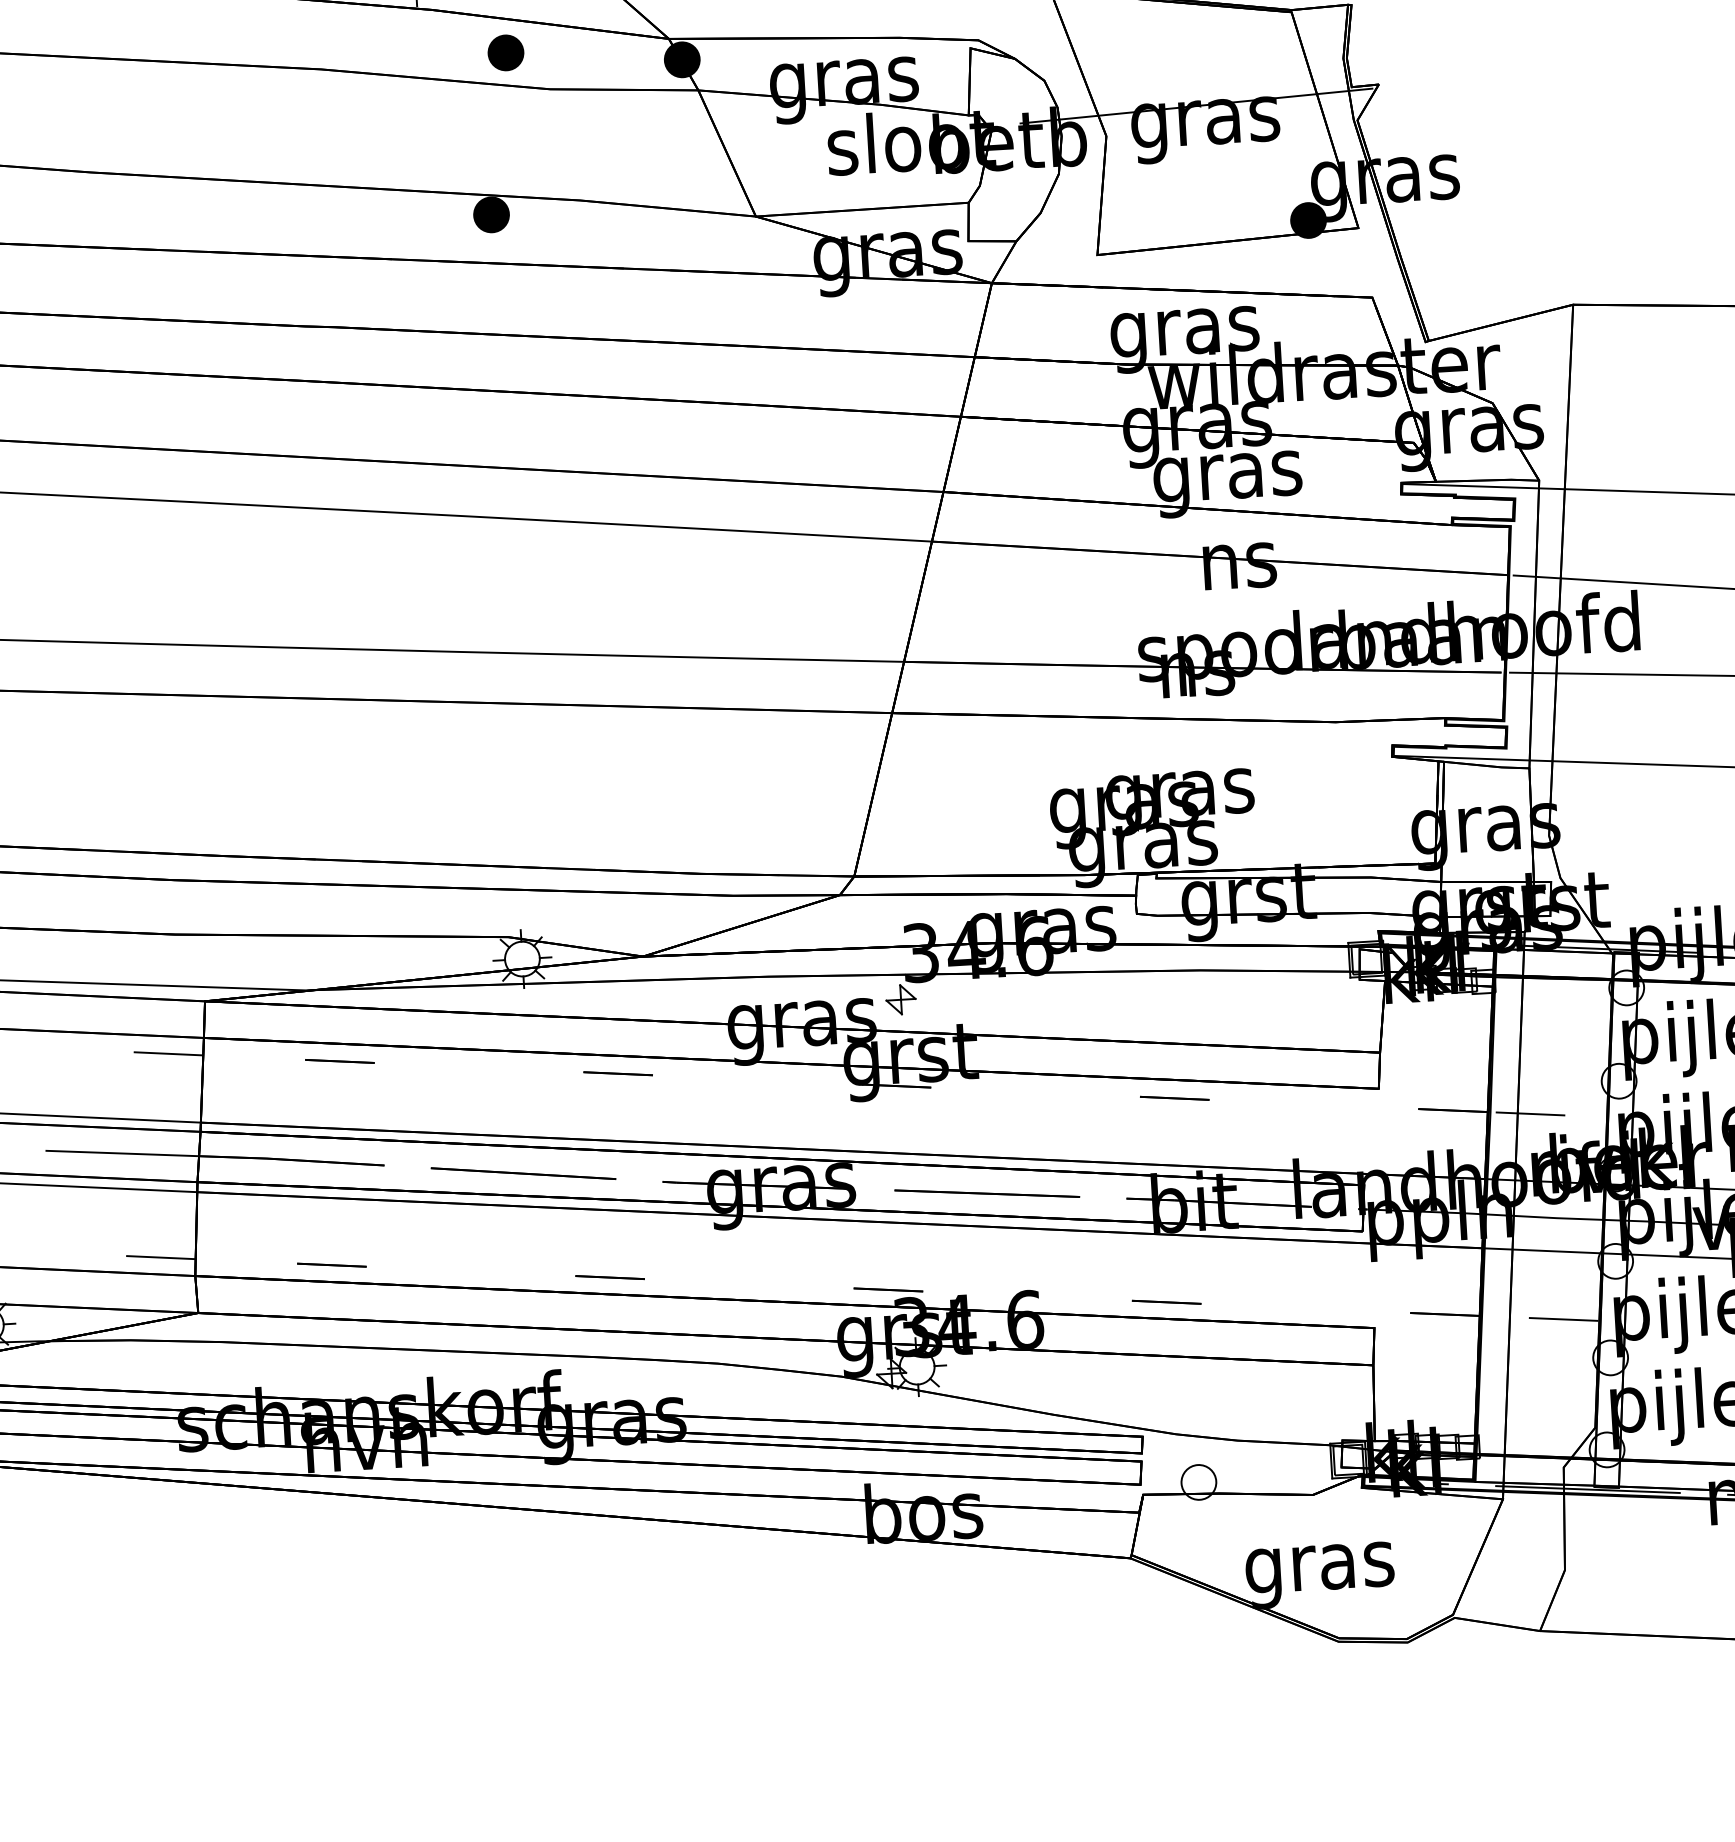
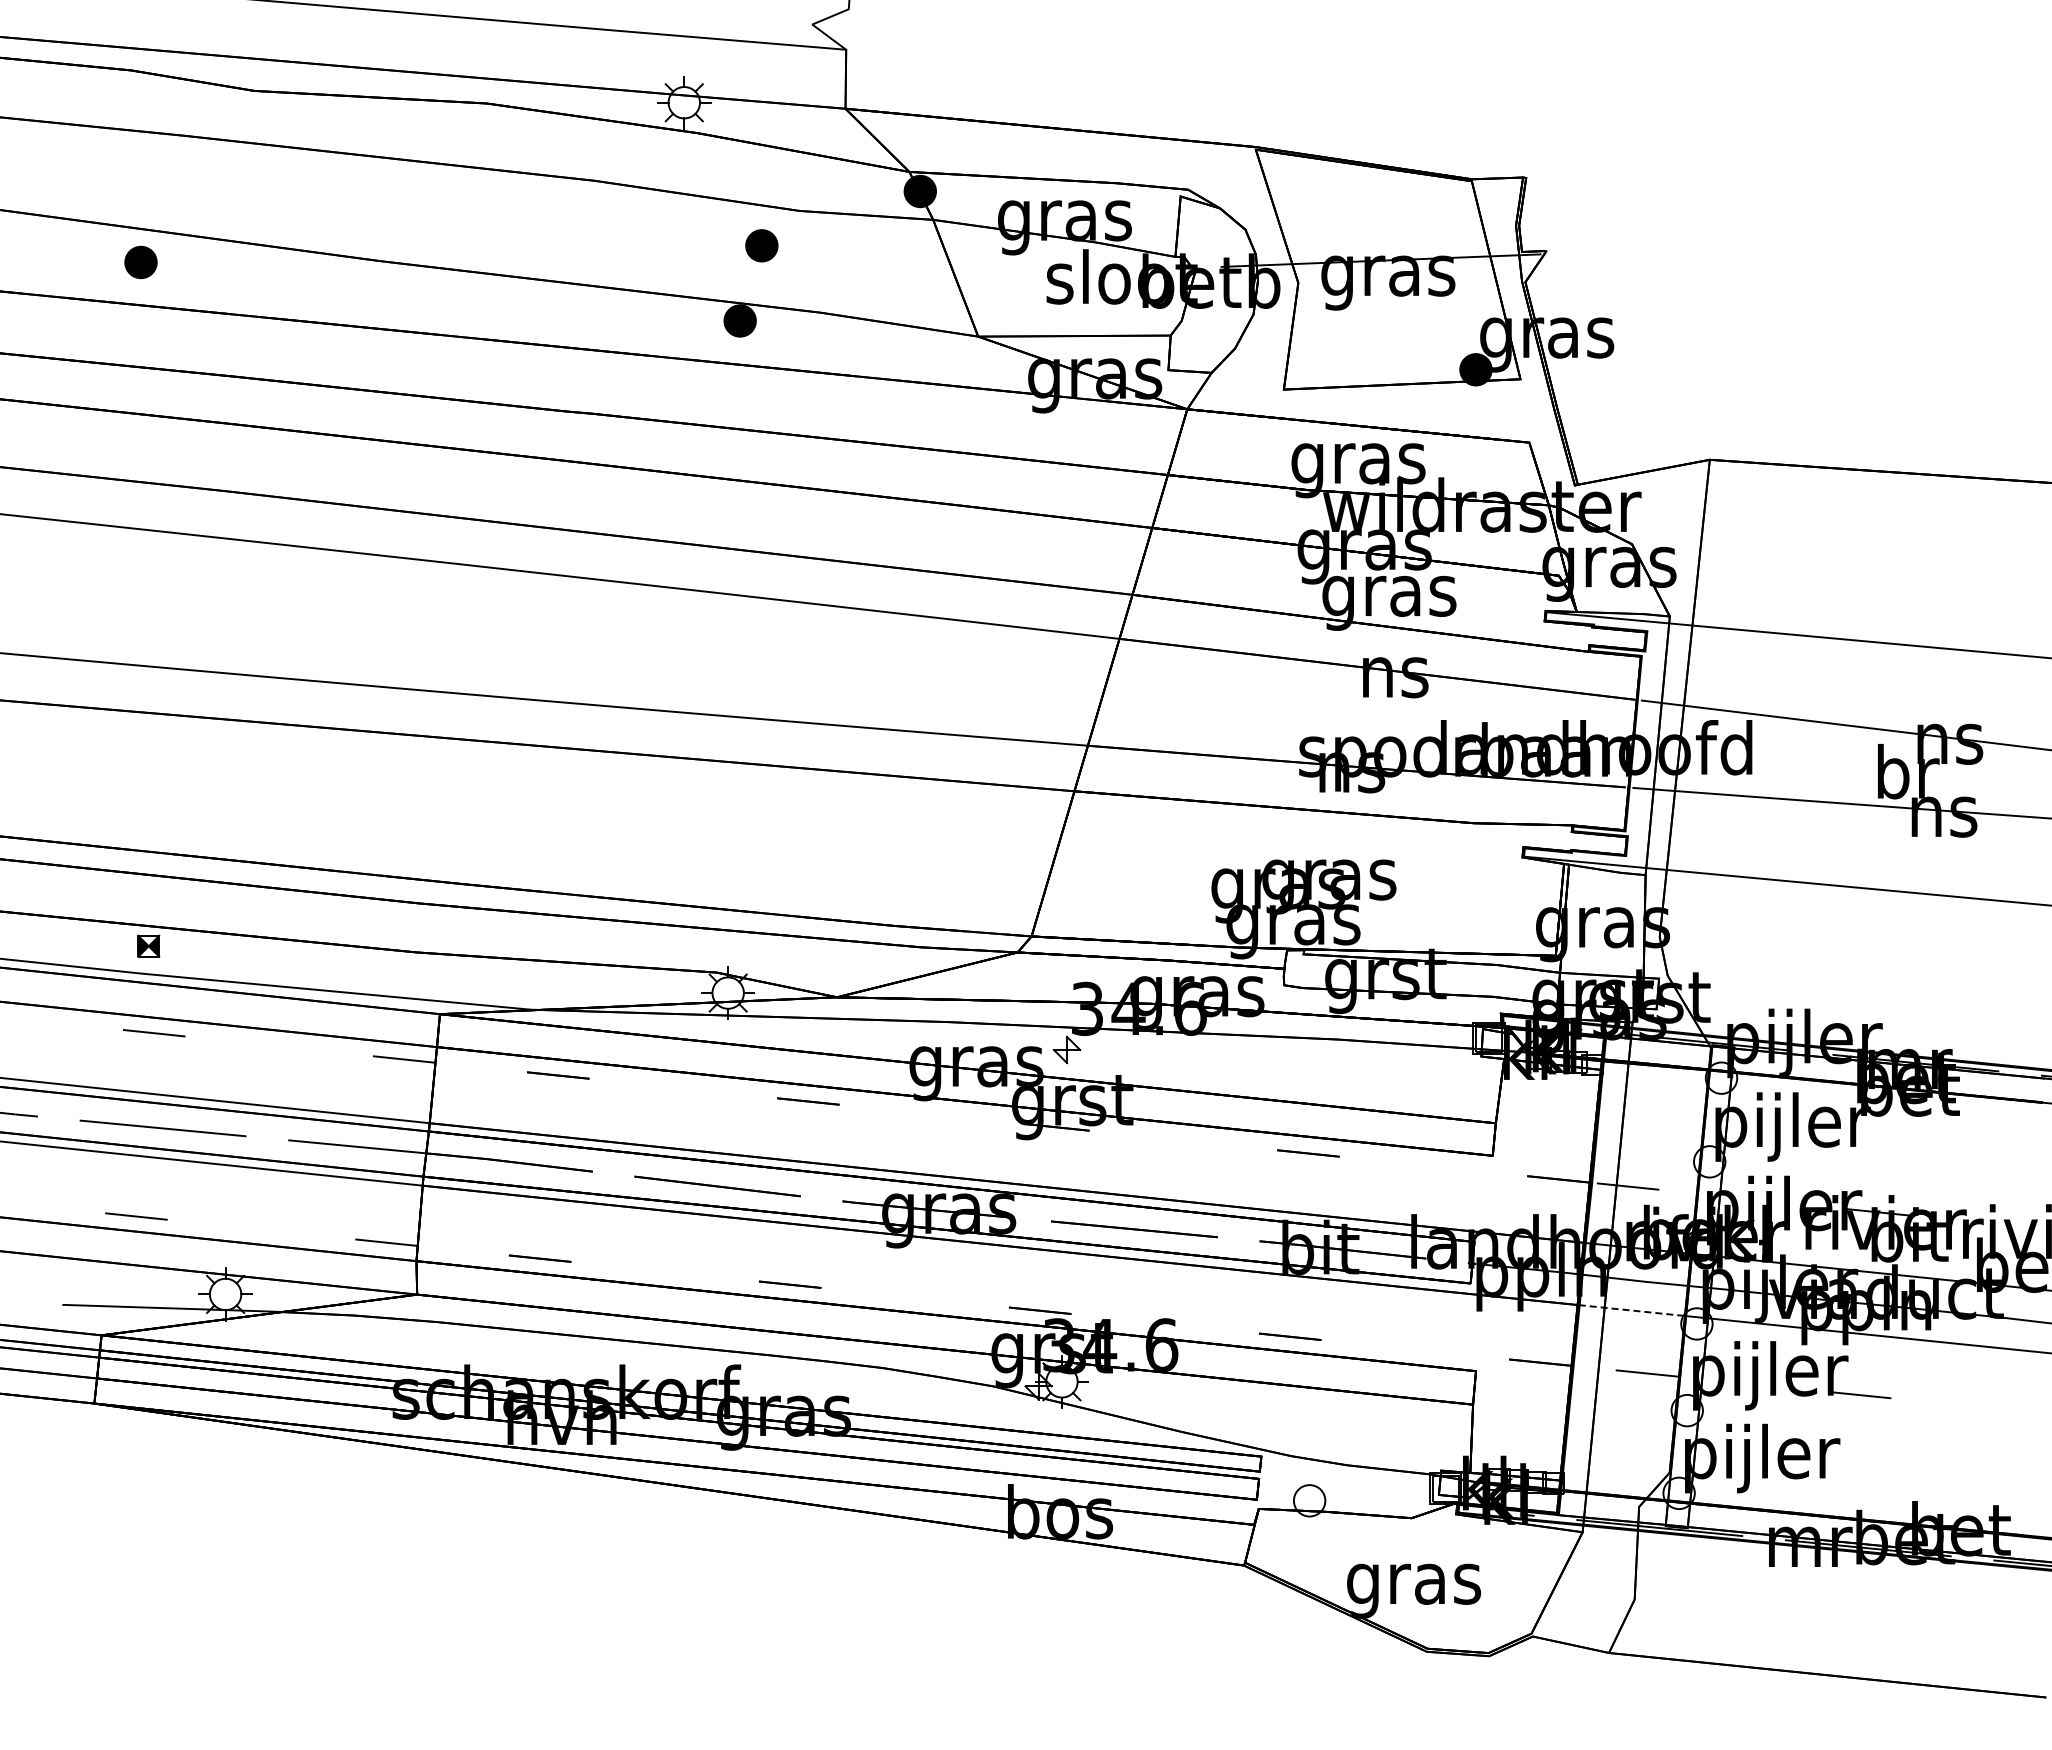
part: (505, 52) -> (761, 245), moved
line: (1542, 1250) -> (1631, 1310), solid -> dashed

